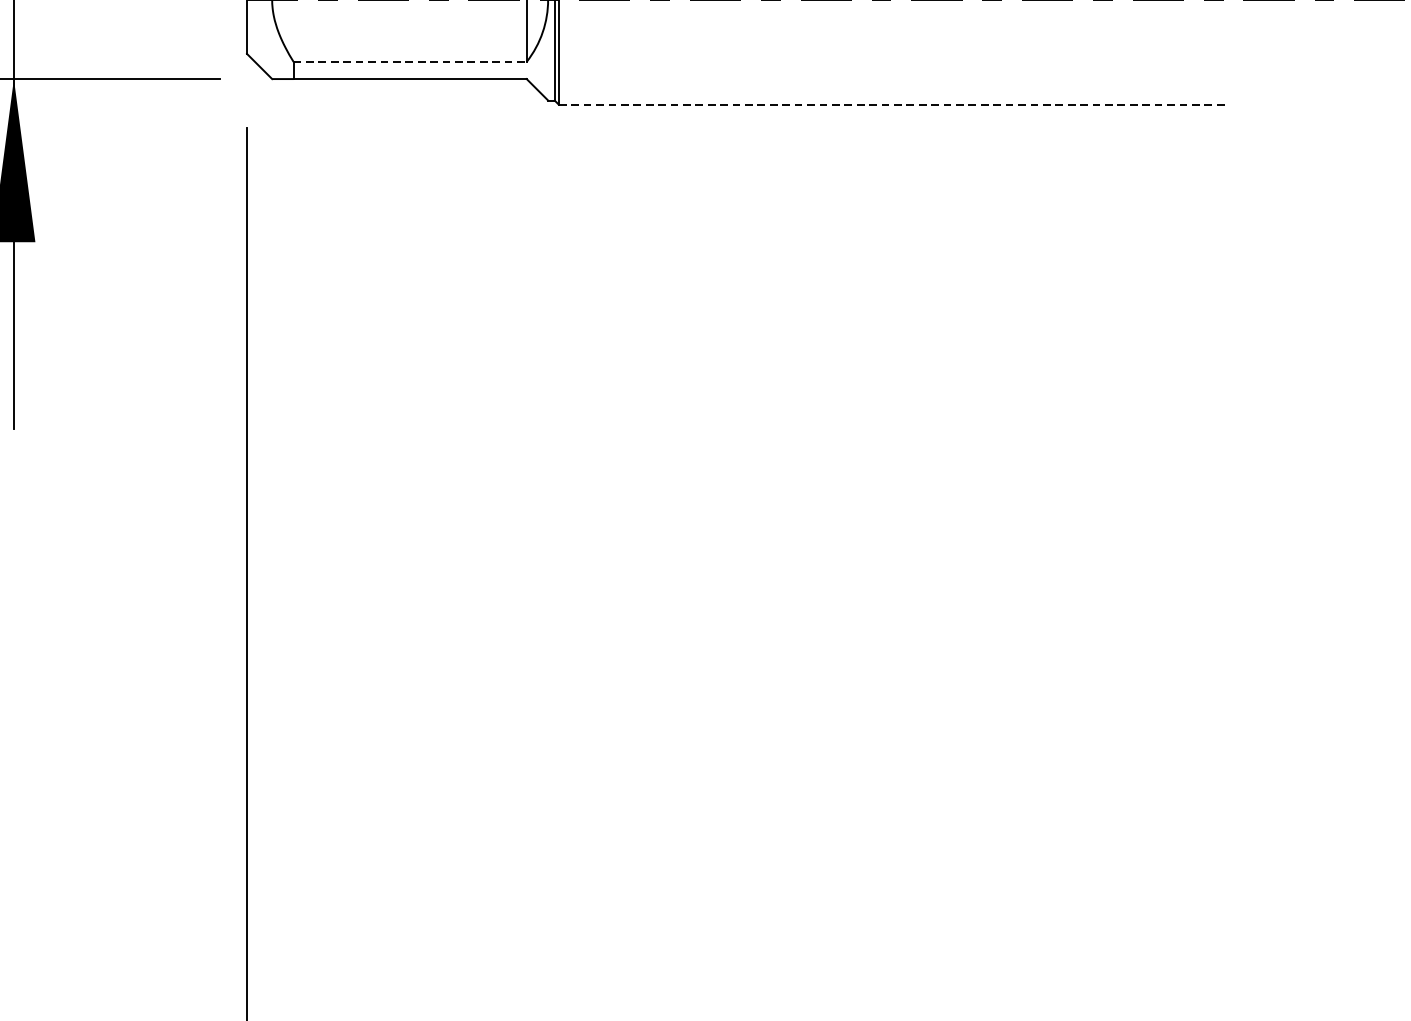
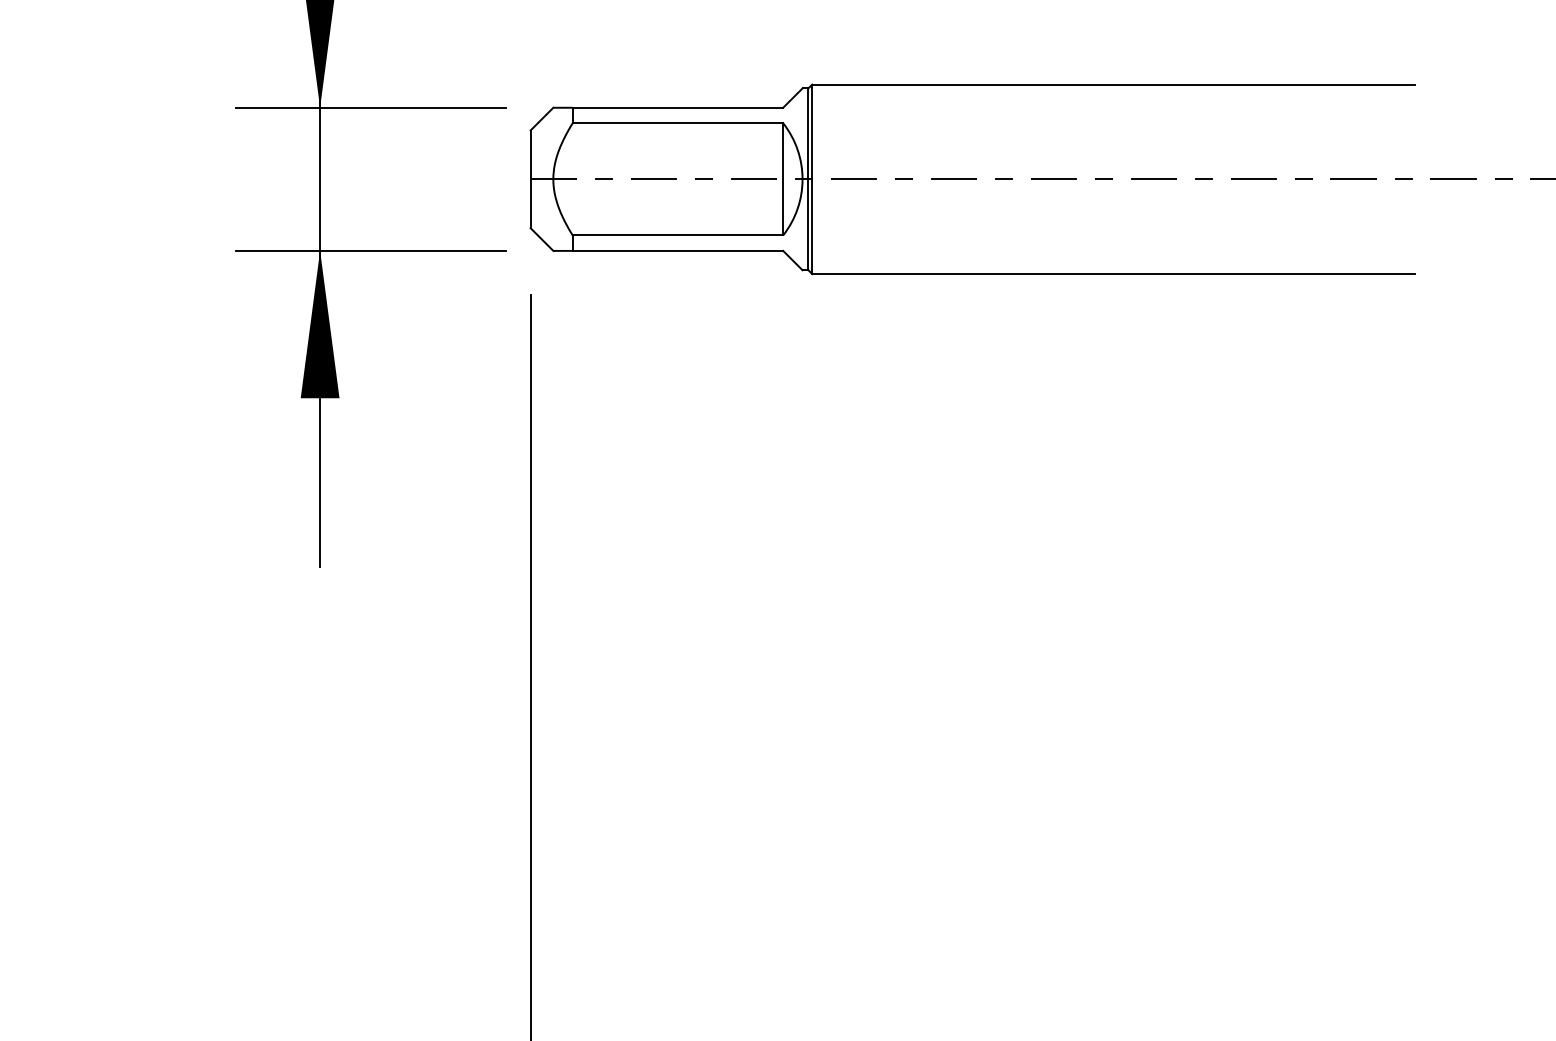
line: (410, 62) -> (678, 235), dashed -> solid
line: (892, 105) -> (1113, 274), dashed -> solid

